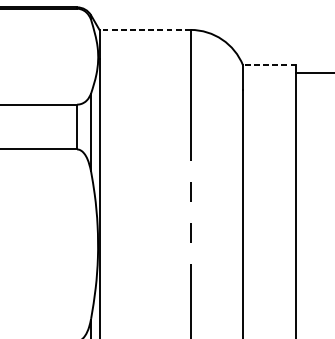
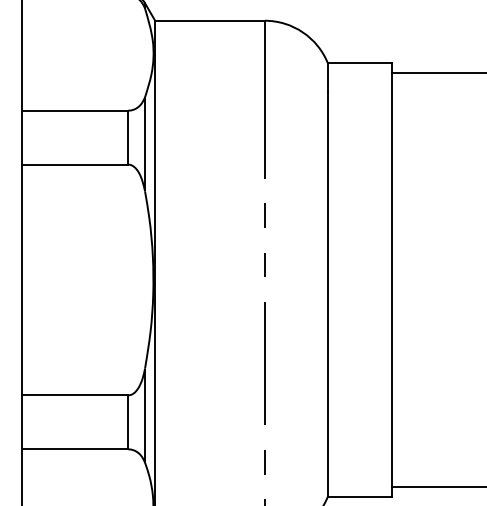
line: (145, 29) -> (210, 20), dashed -> solid
line: (269, 65) -> (359, 63), dashed -> solid

